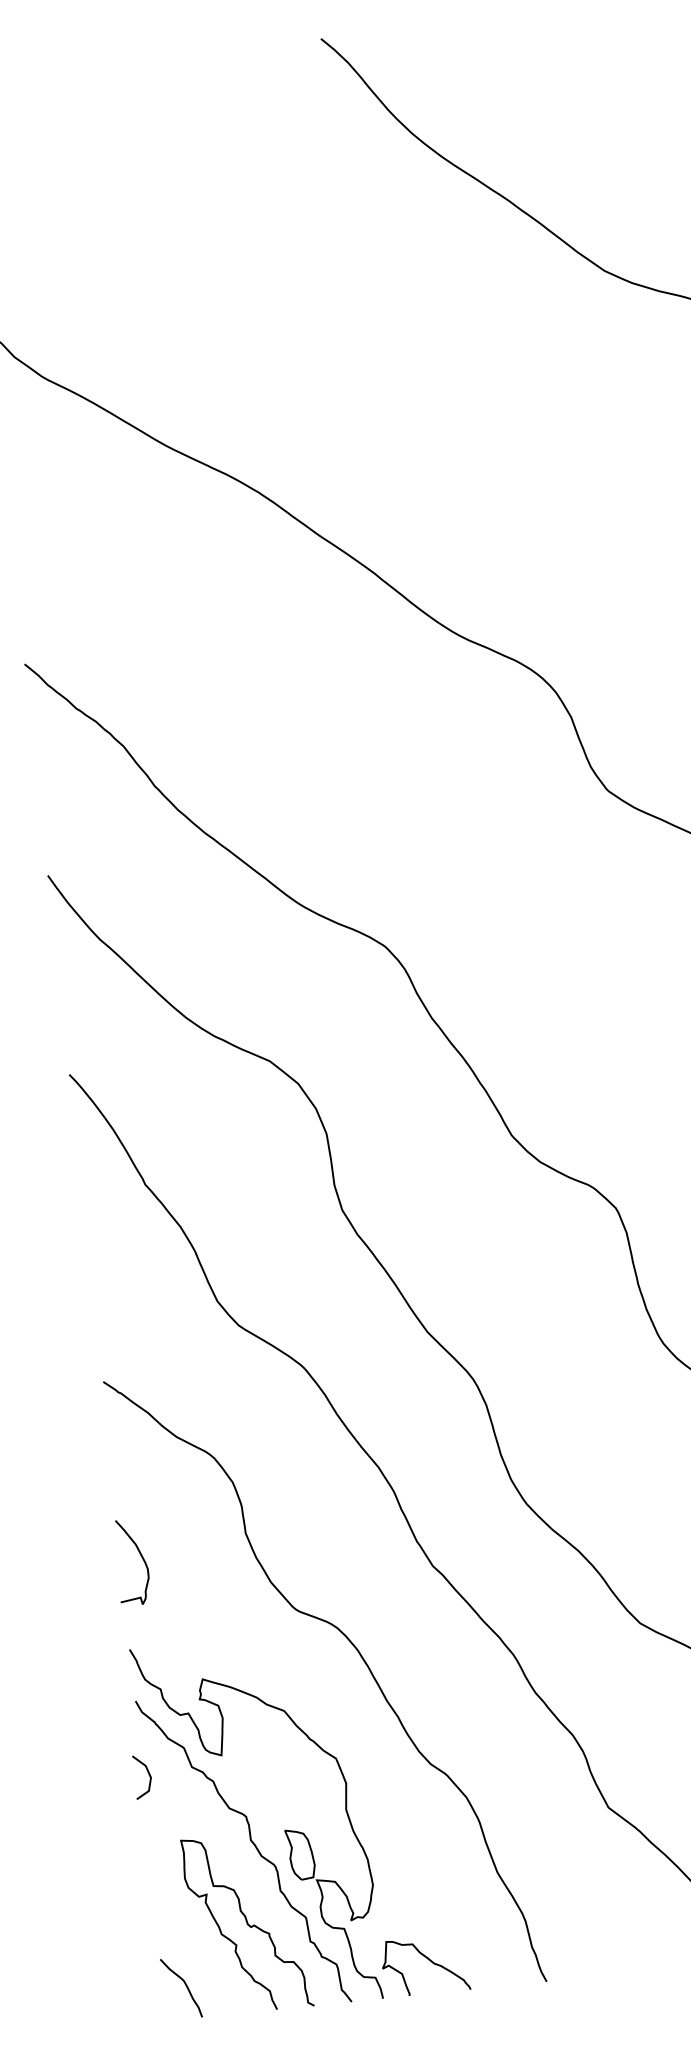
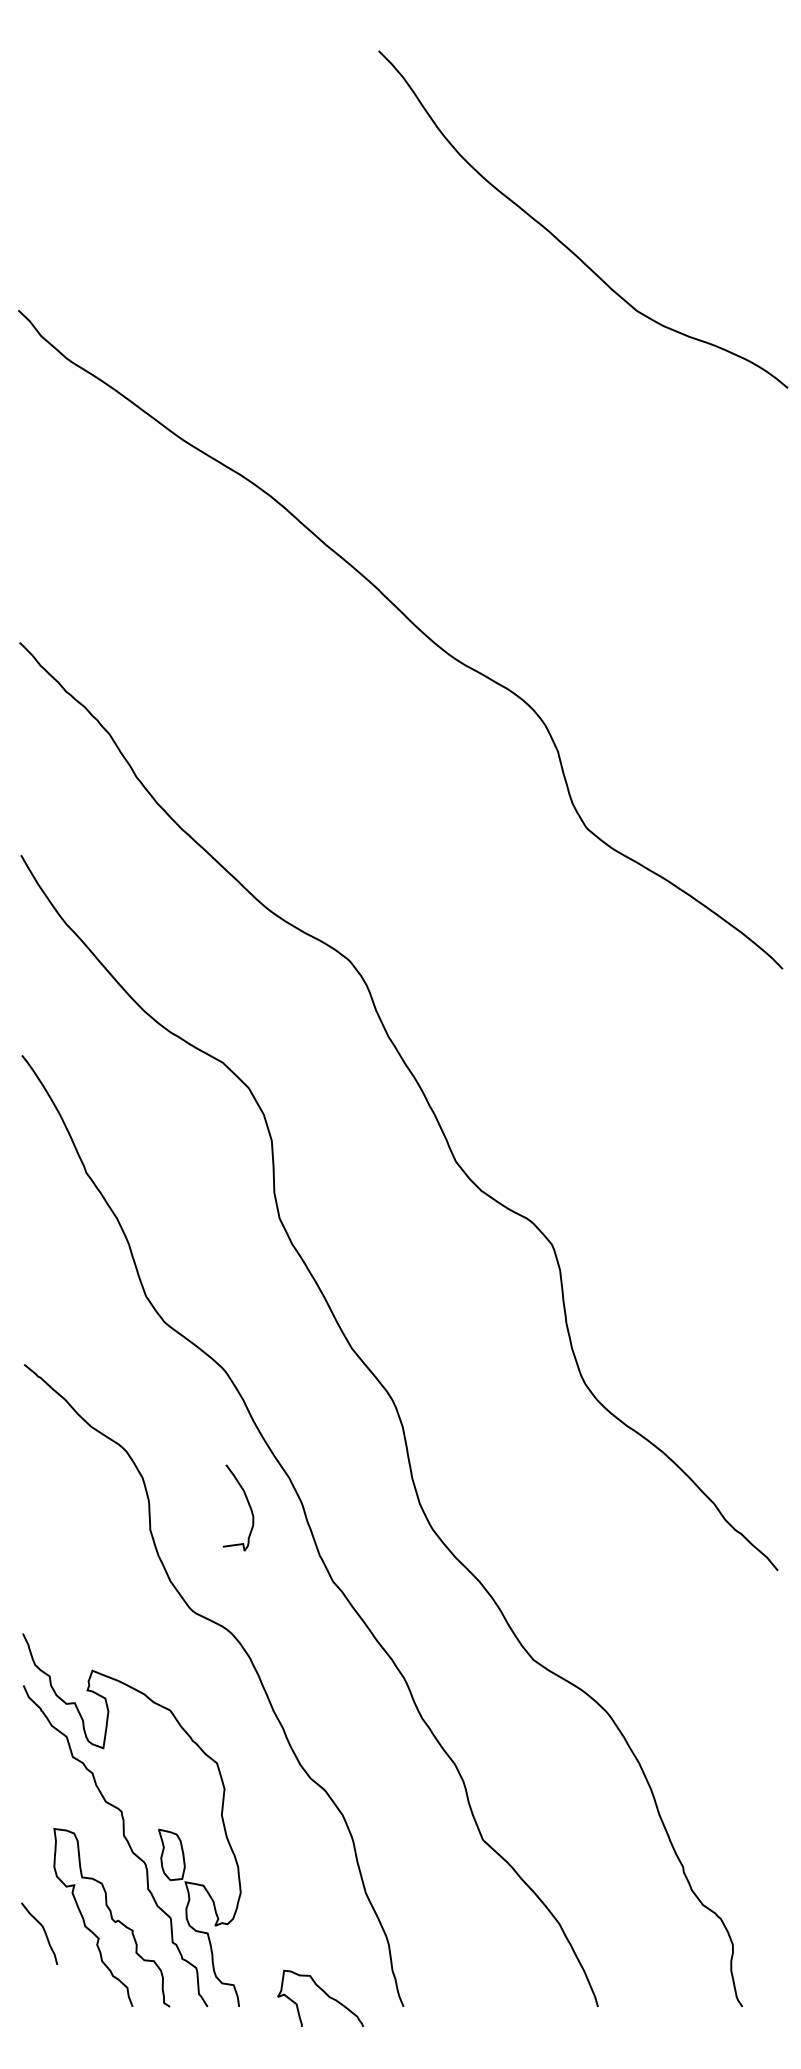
curve: (141, 1558) -> (248, 1505), moved
line: (148, 1774) -> (28, 1759), removed
curve: (428, 1960) -> (324, 1993), moved
curve: (185, 1985) -> (43, 1931), moved

